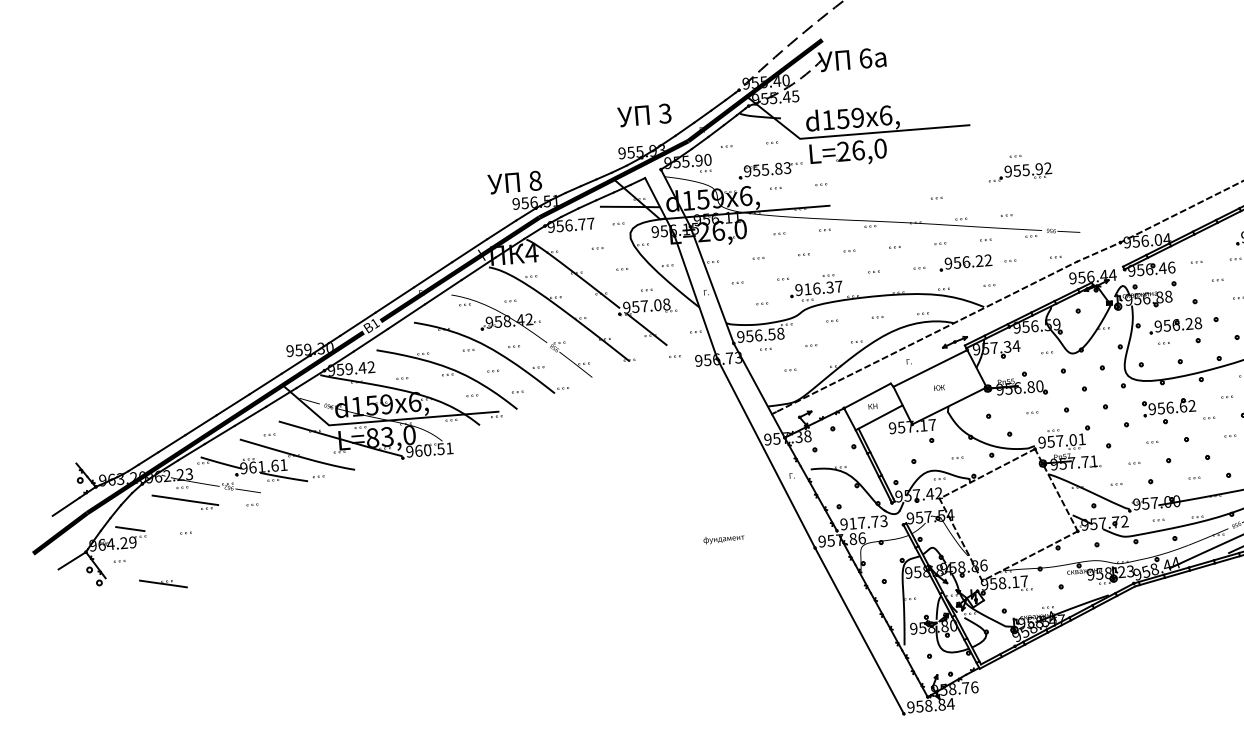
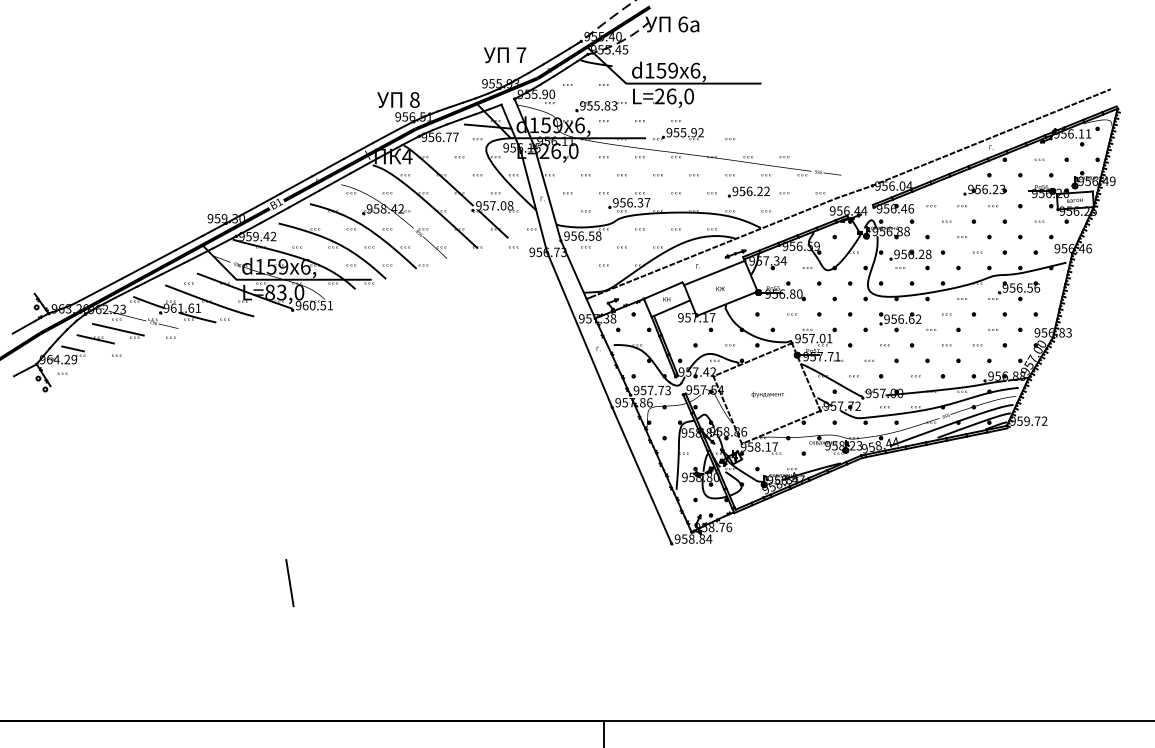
text: (665, 114) -> (521, 55), 3 -> 7
part: (1019, 167) -> (678, 130), moved
text: (807, 288) -> (622, 202), 916.37 -> 956.37
text: (852, 523) -> (643, 390), 917.73 -> 957.73
text: (723, 539) -> (767, 394), moved
part: (163, 584) -> (95, 339), moved

